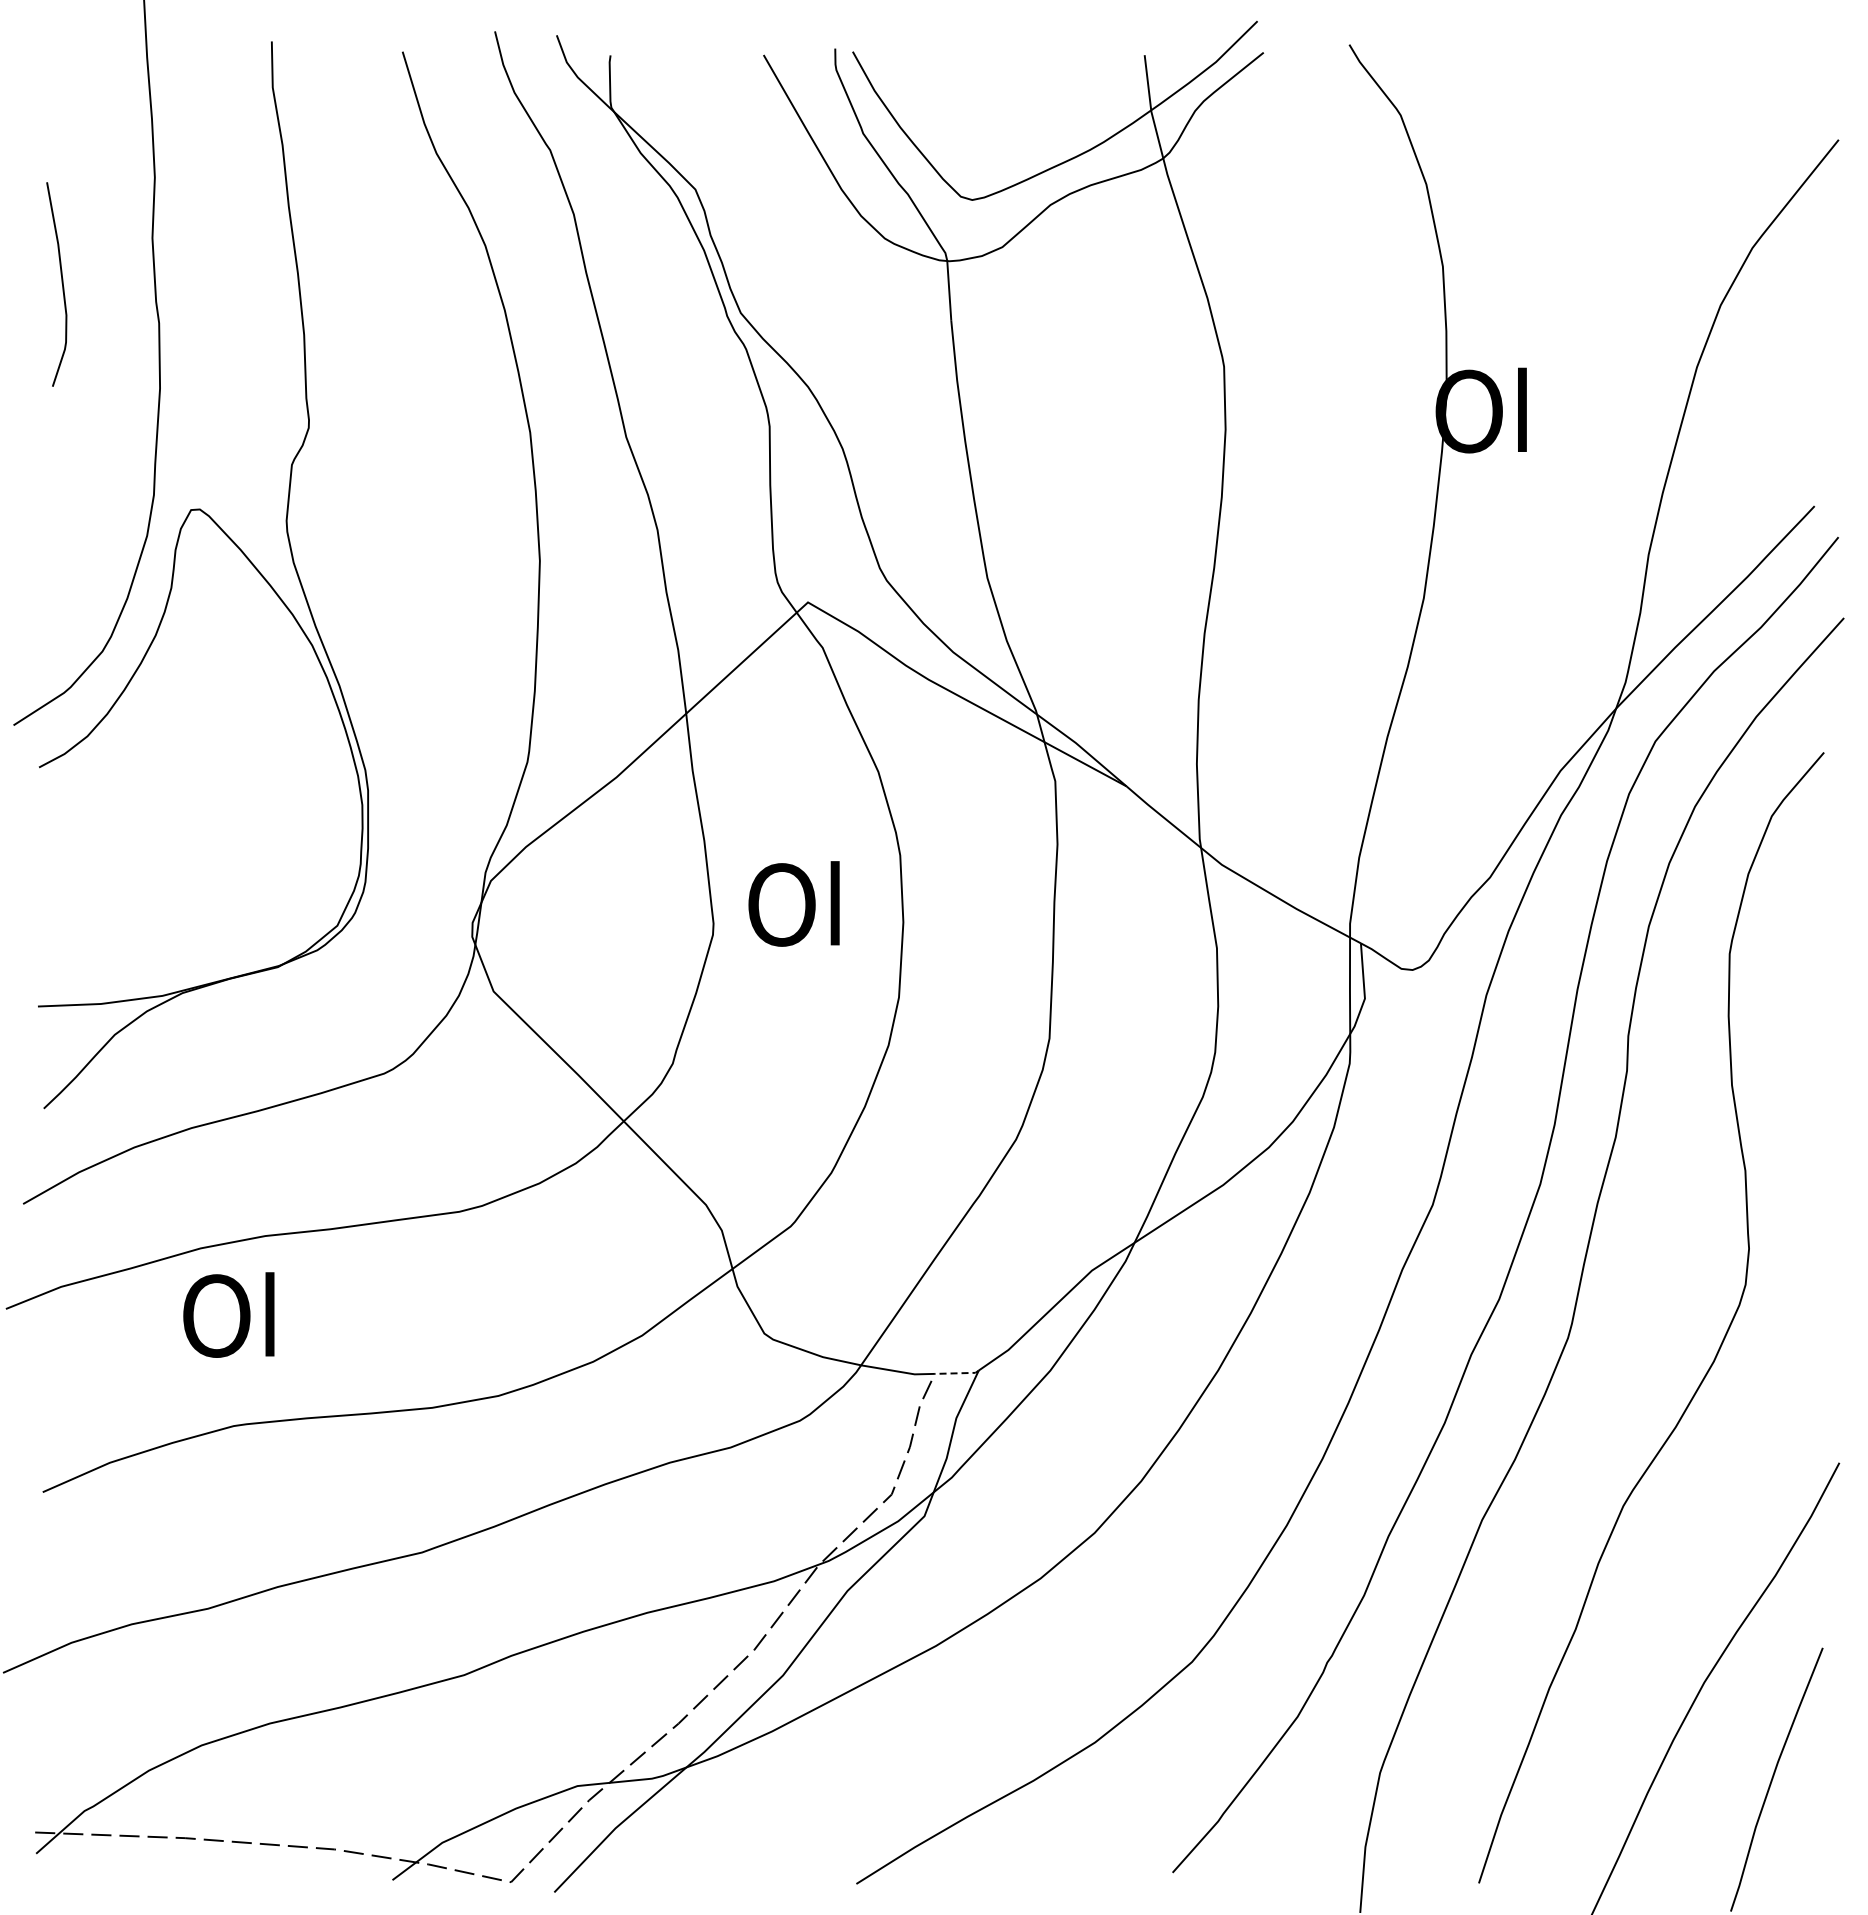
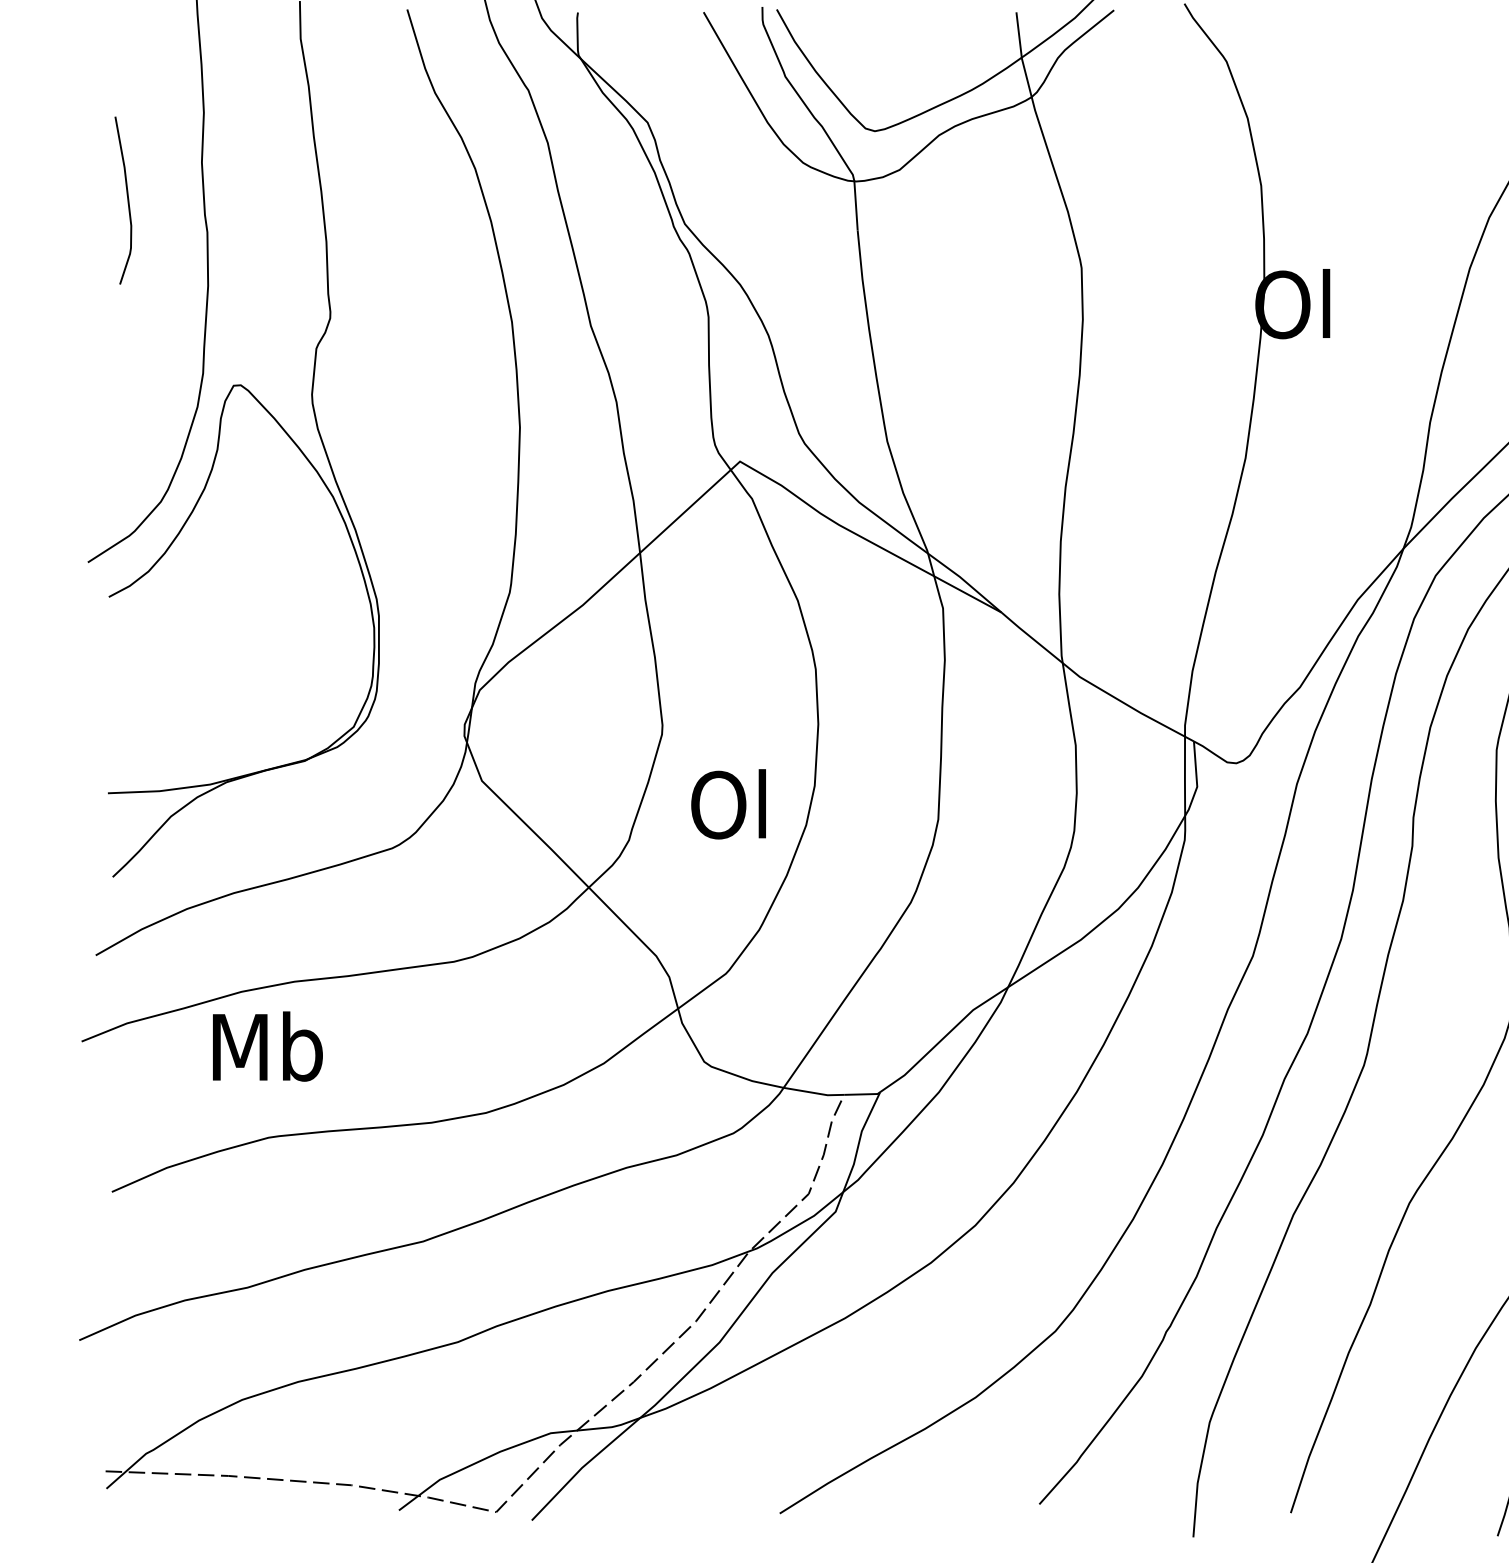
text: (793, 903) -> (728, 803), moved
text: (232, 1314) -> (267, 1046), Ol -> Mb
line: (957, 1373) -> (862, 1094), dashed -> solid

